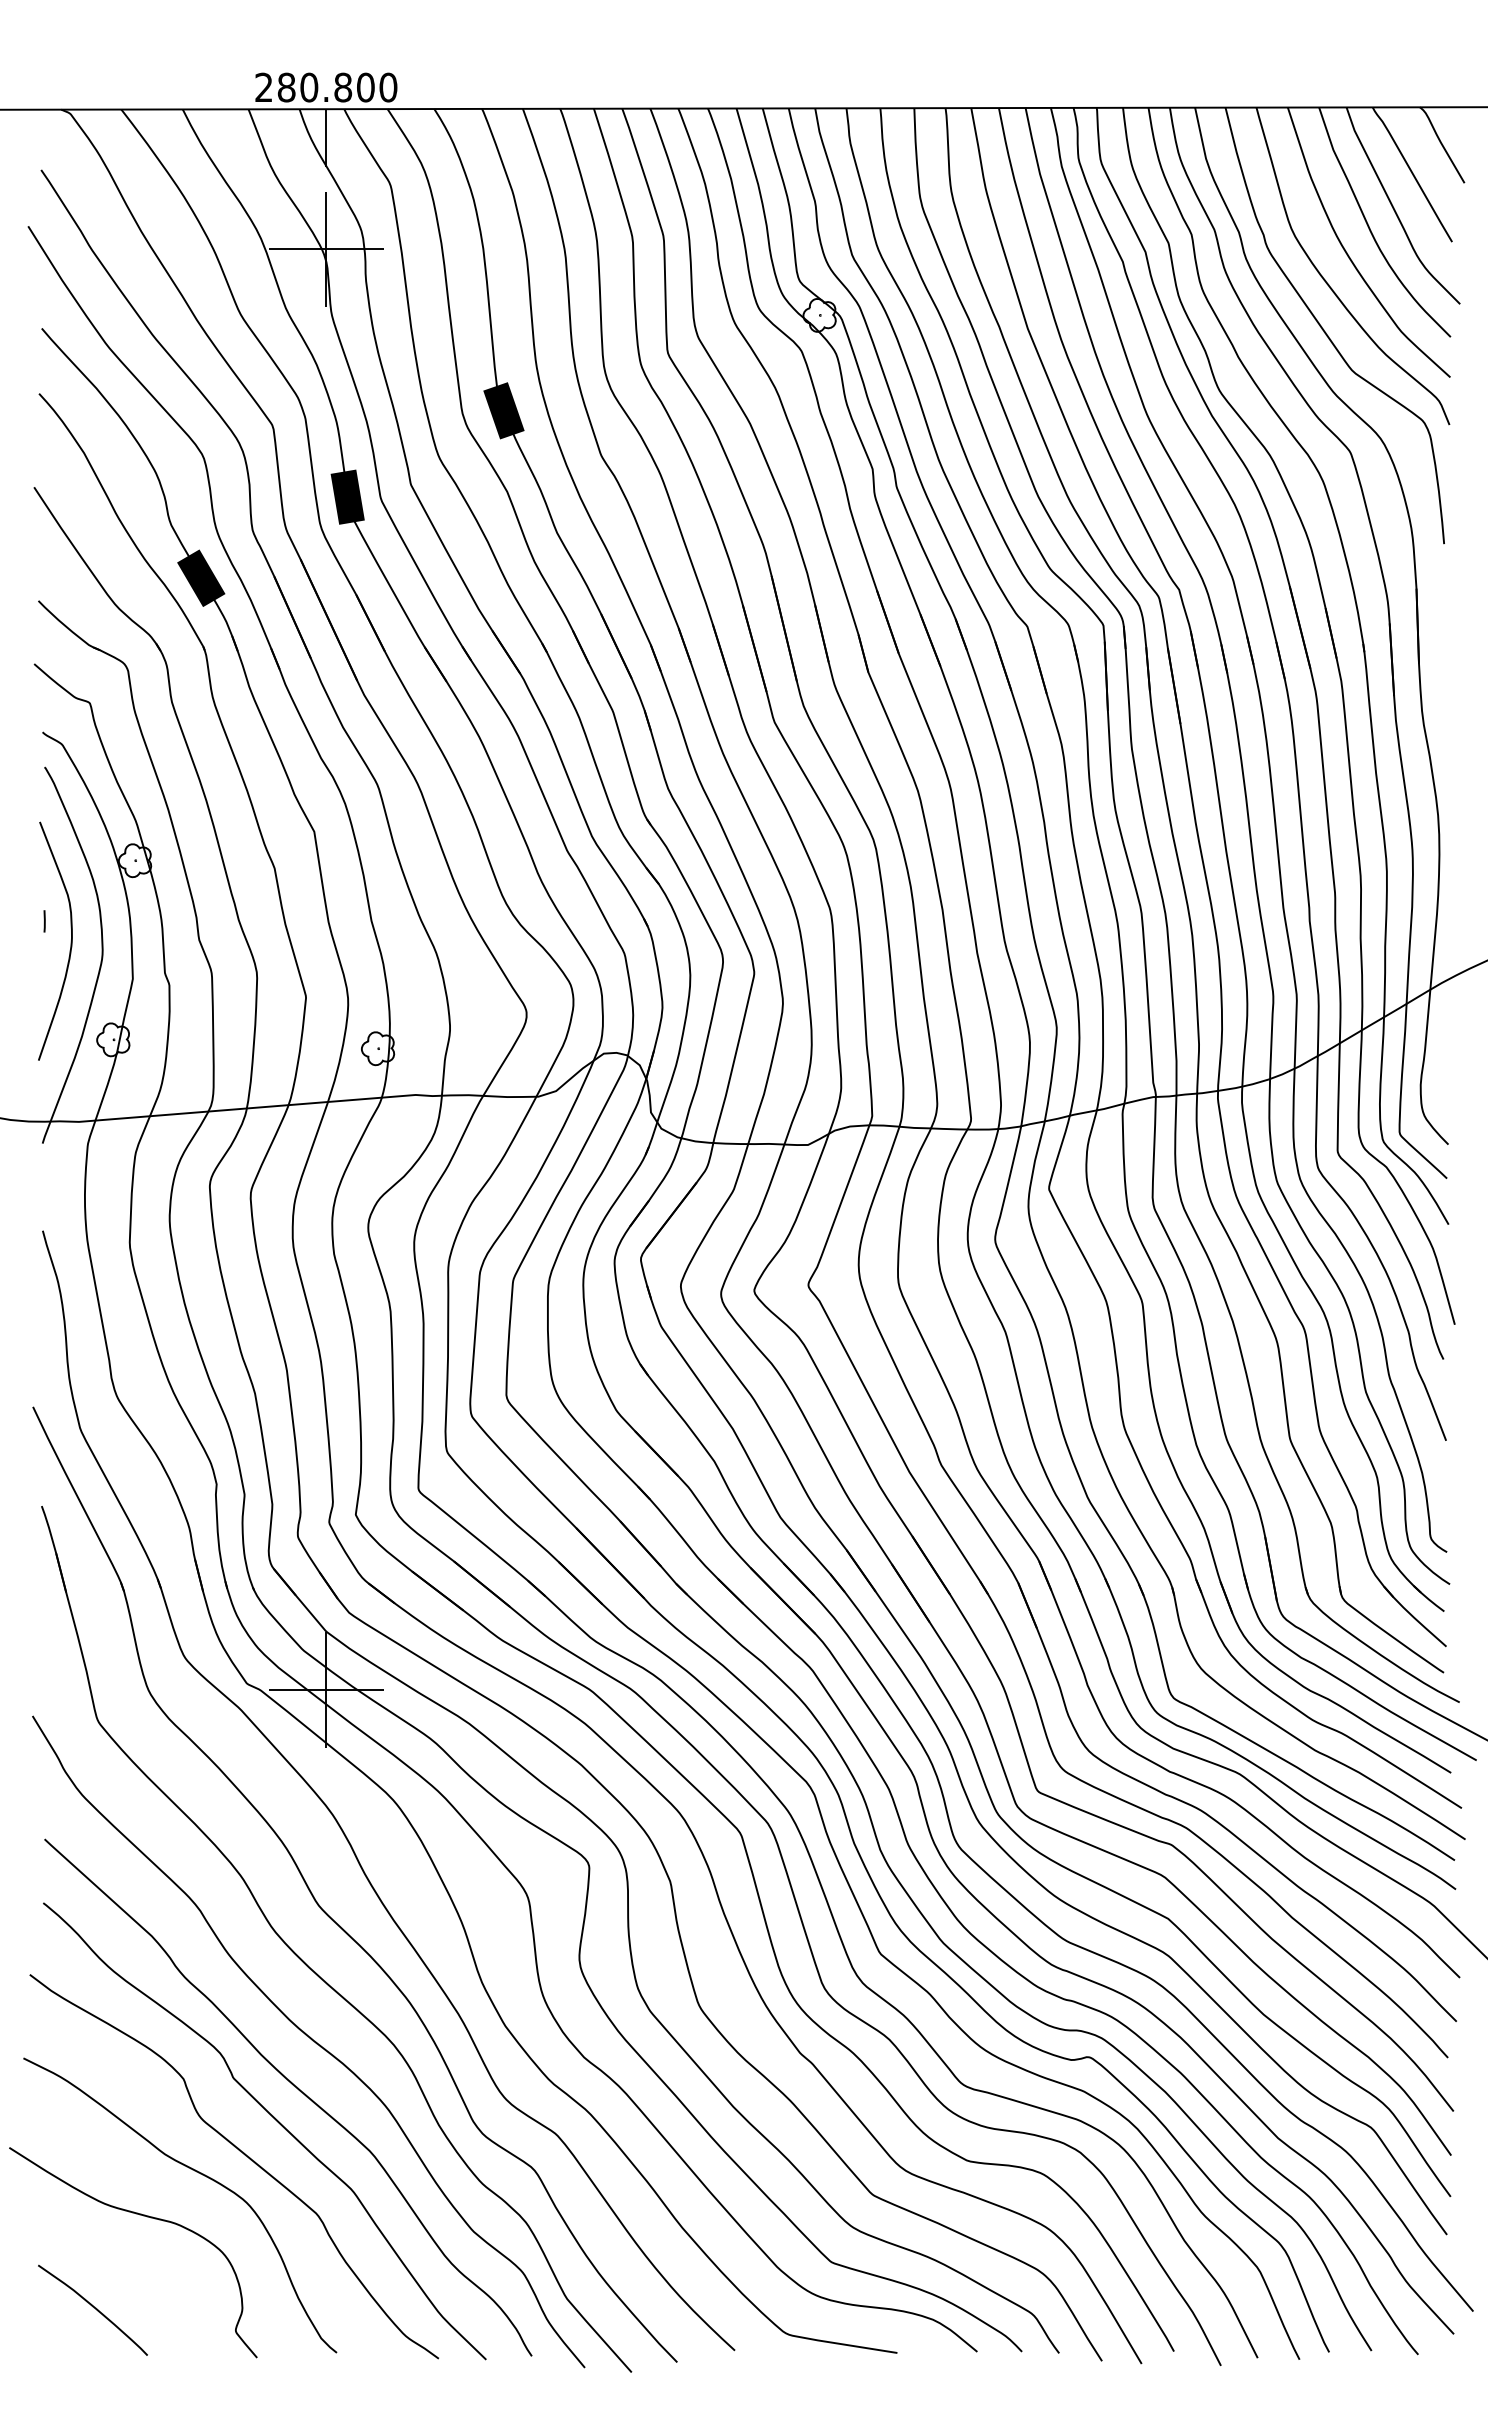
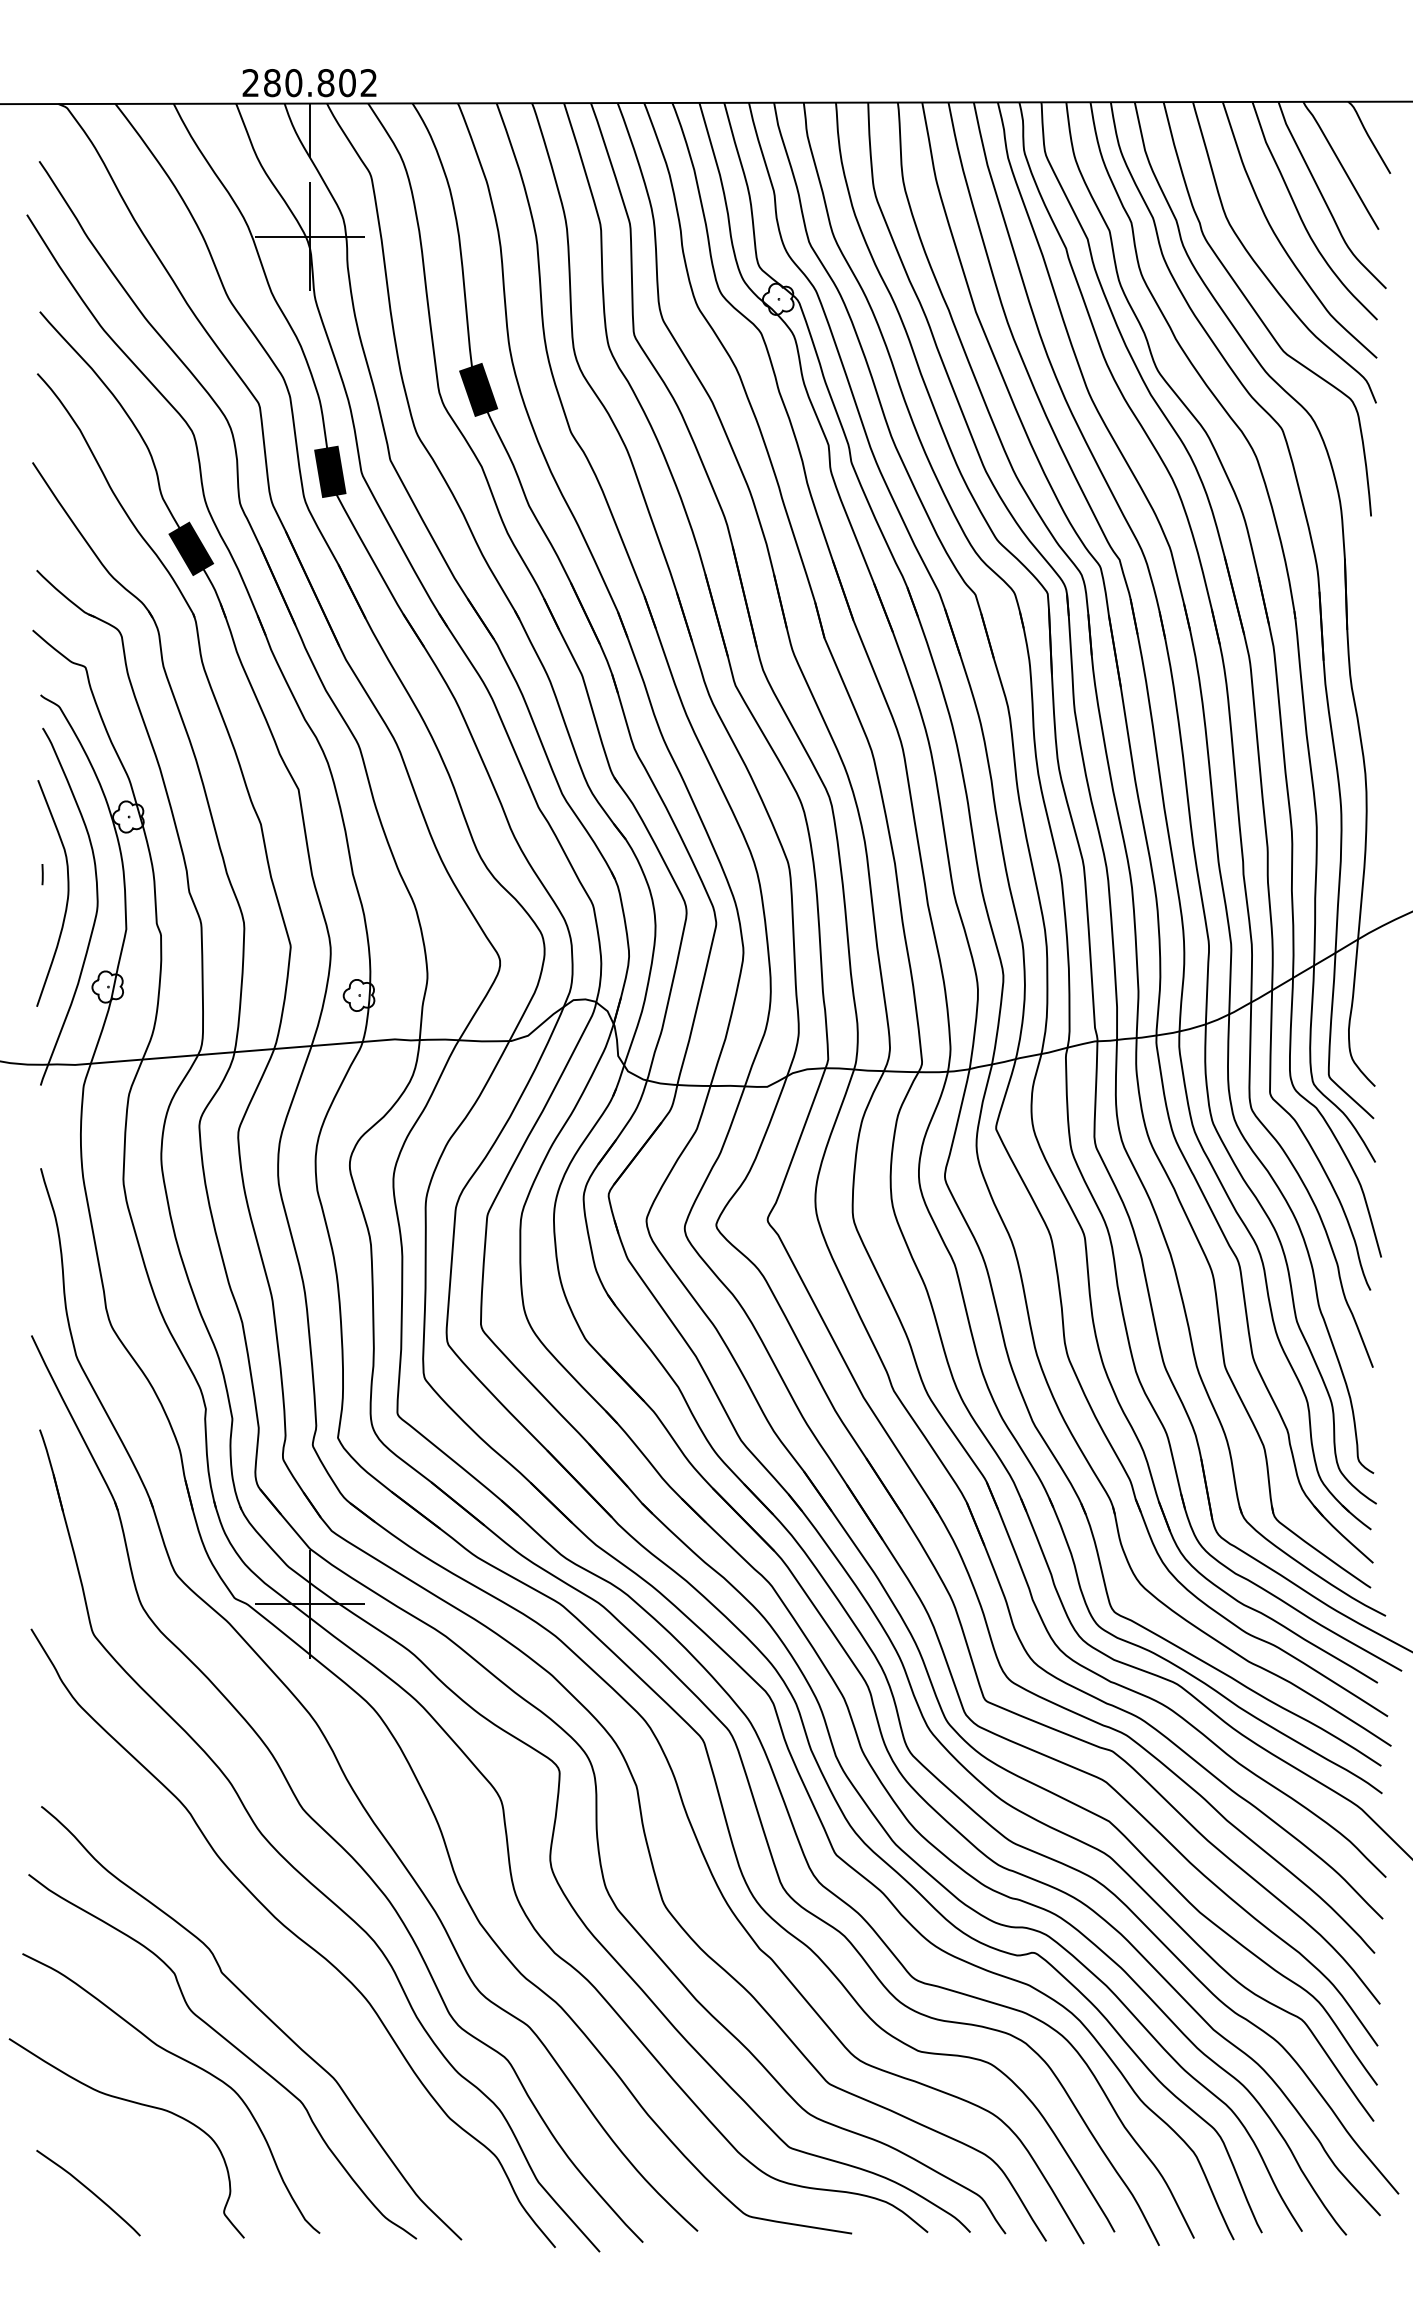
text: (388, 87) -> (369, 82), 280.800 -> 280.802
curve: (296, 2088) -> (281, 1982), removed

